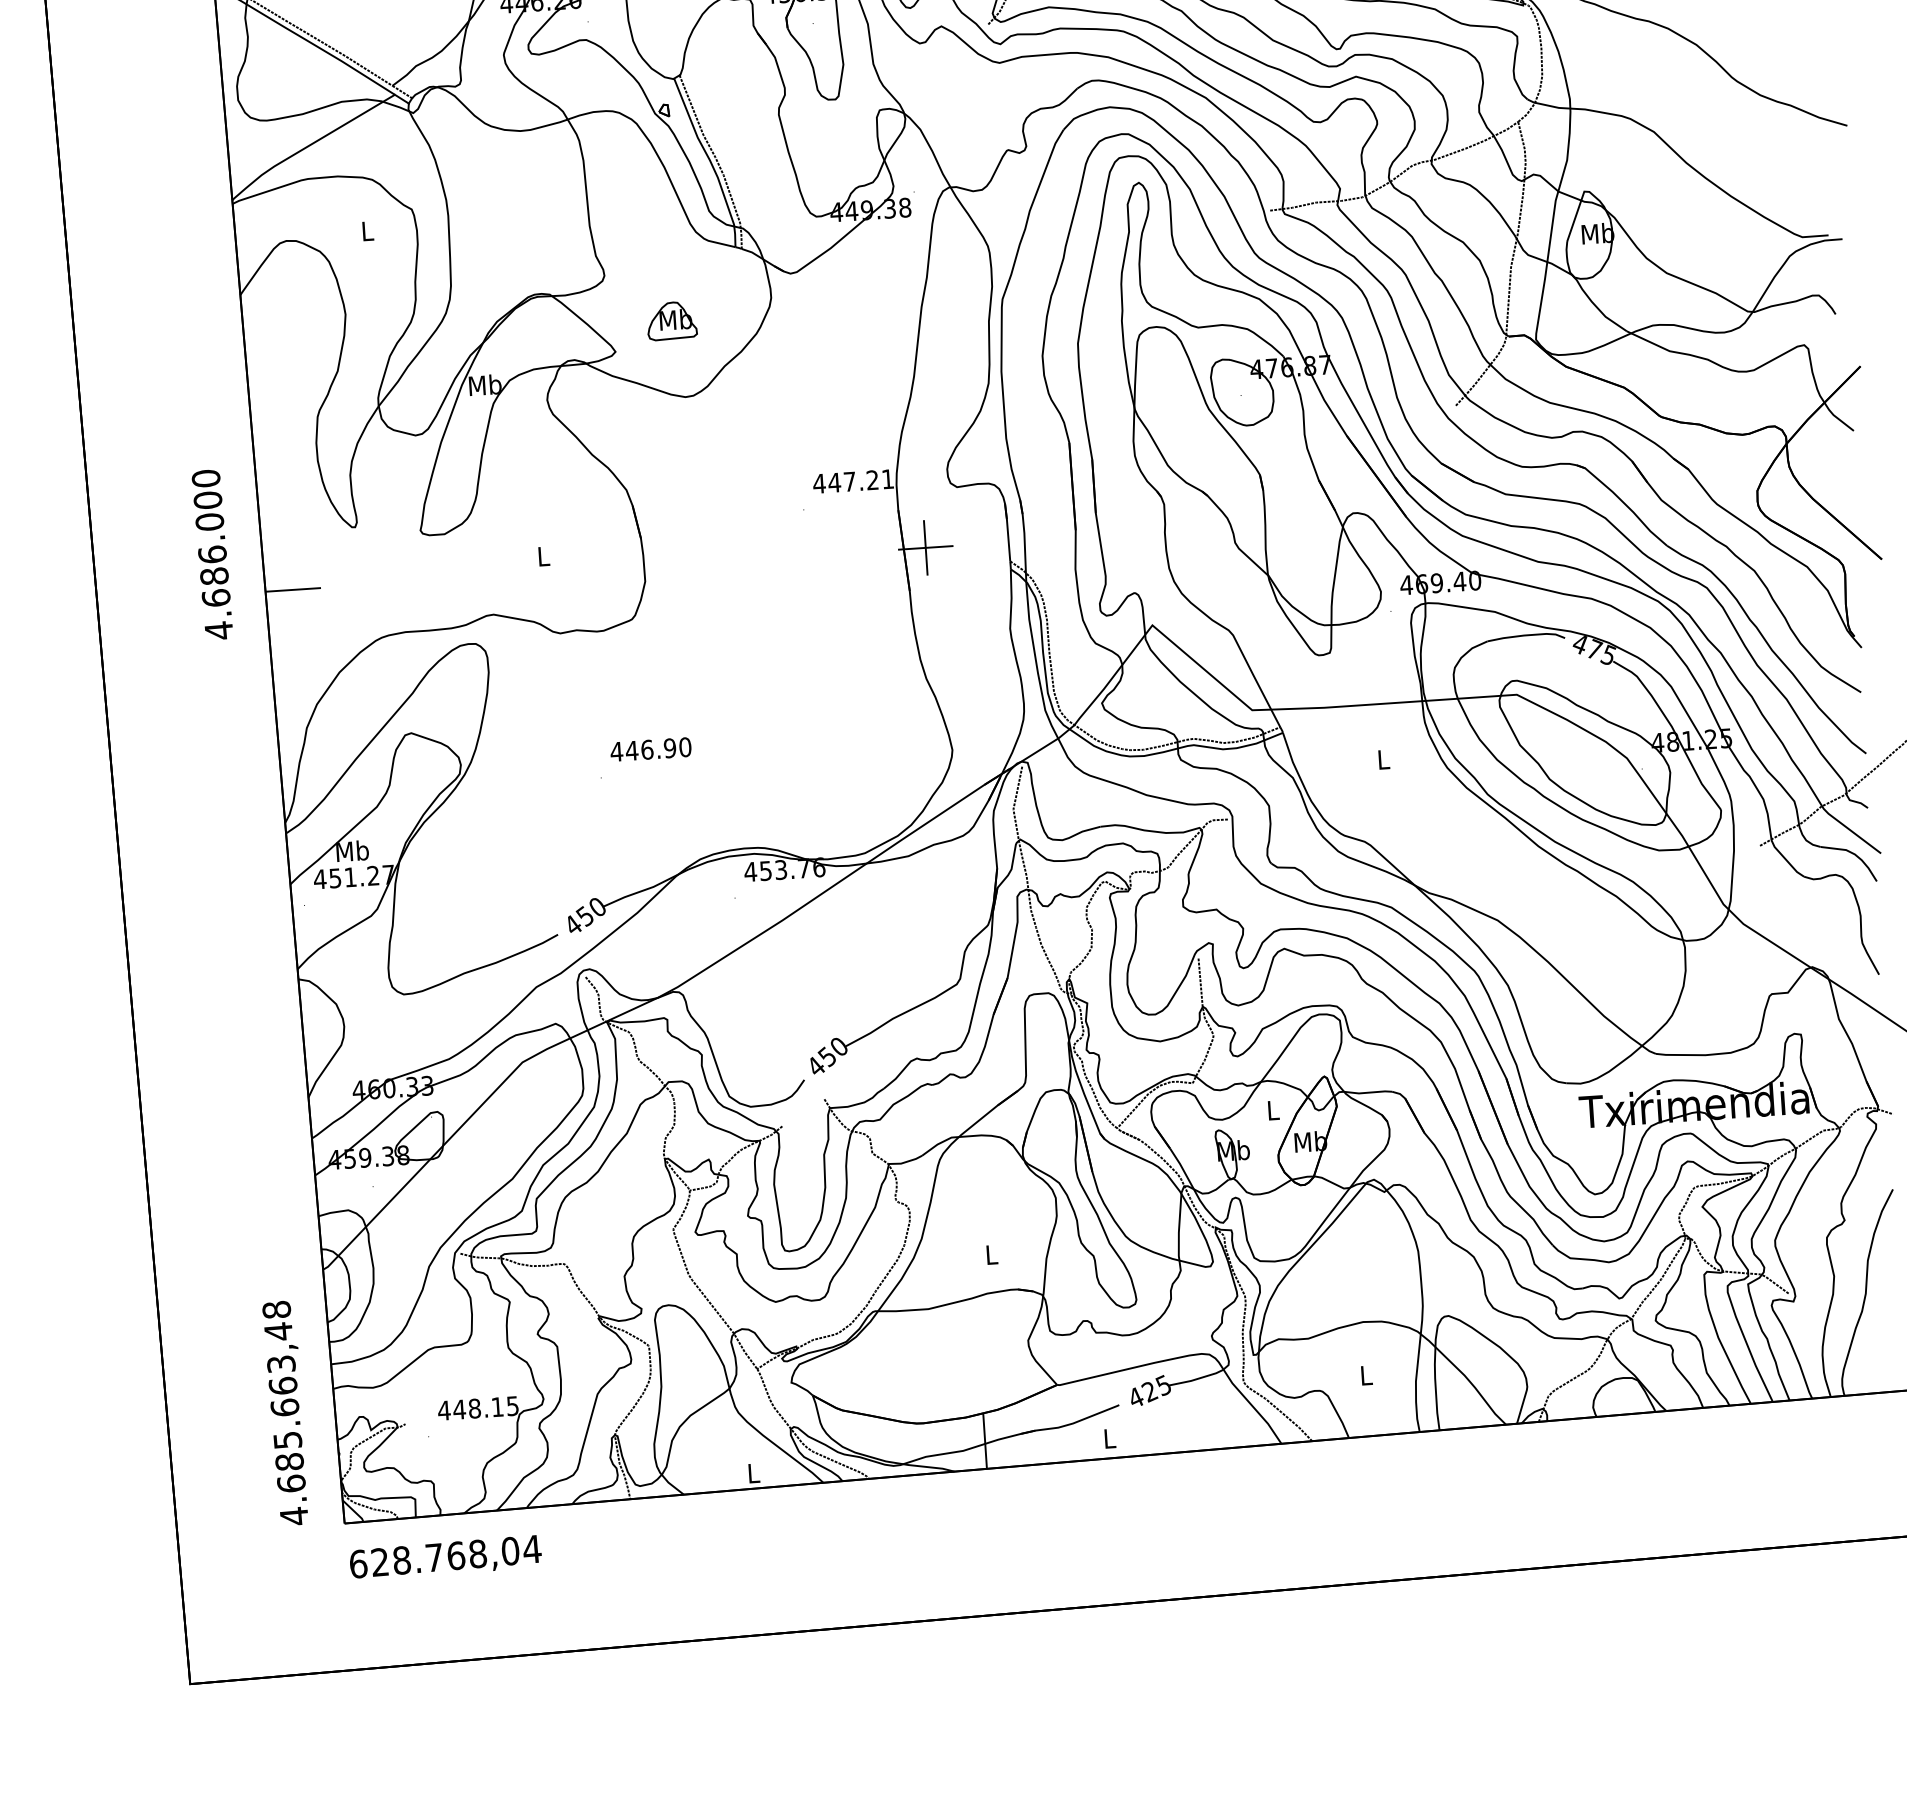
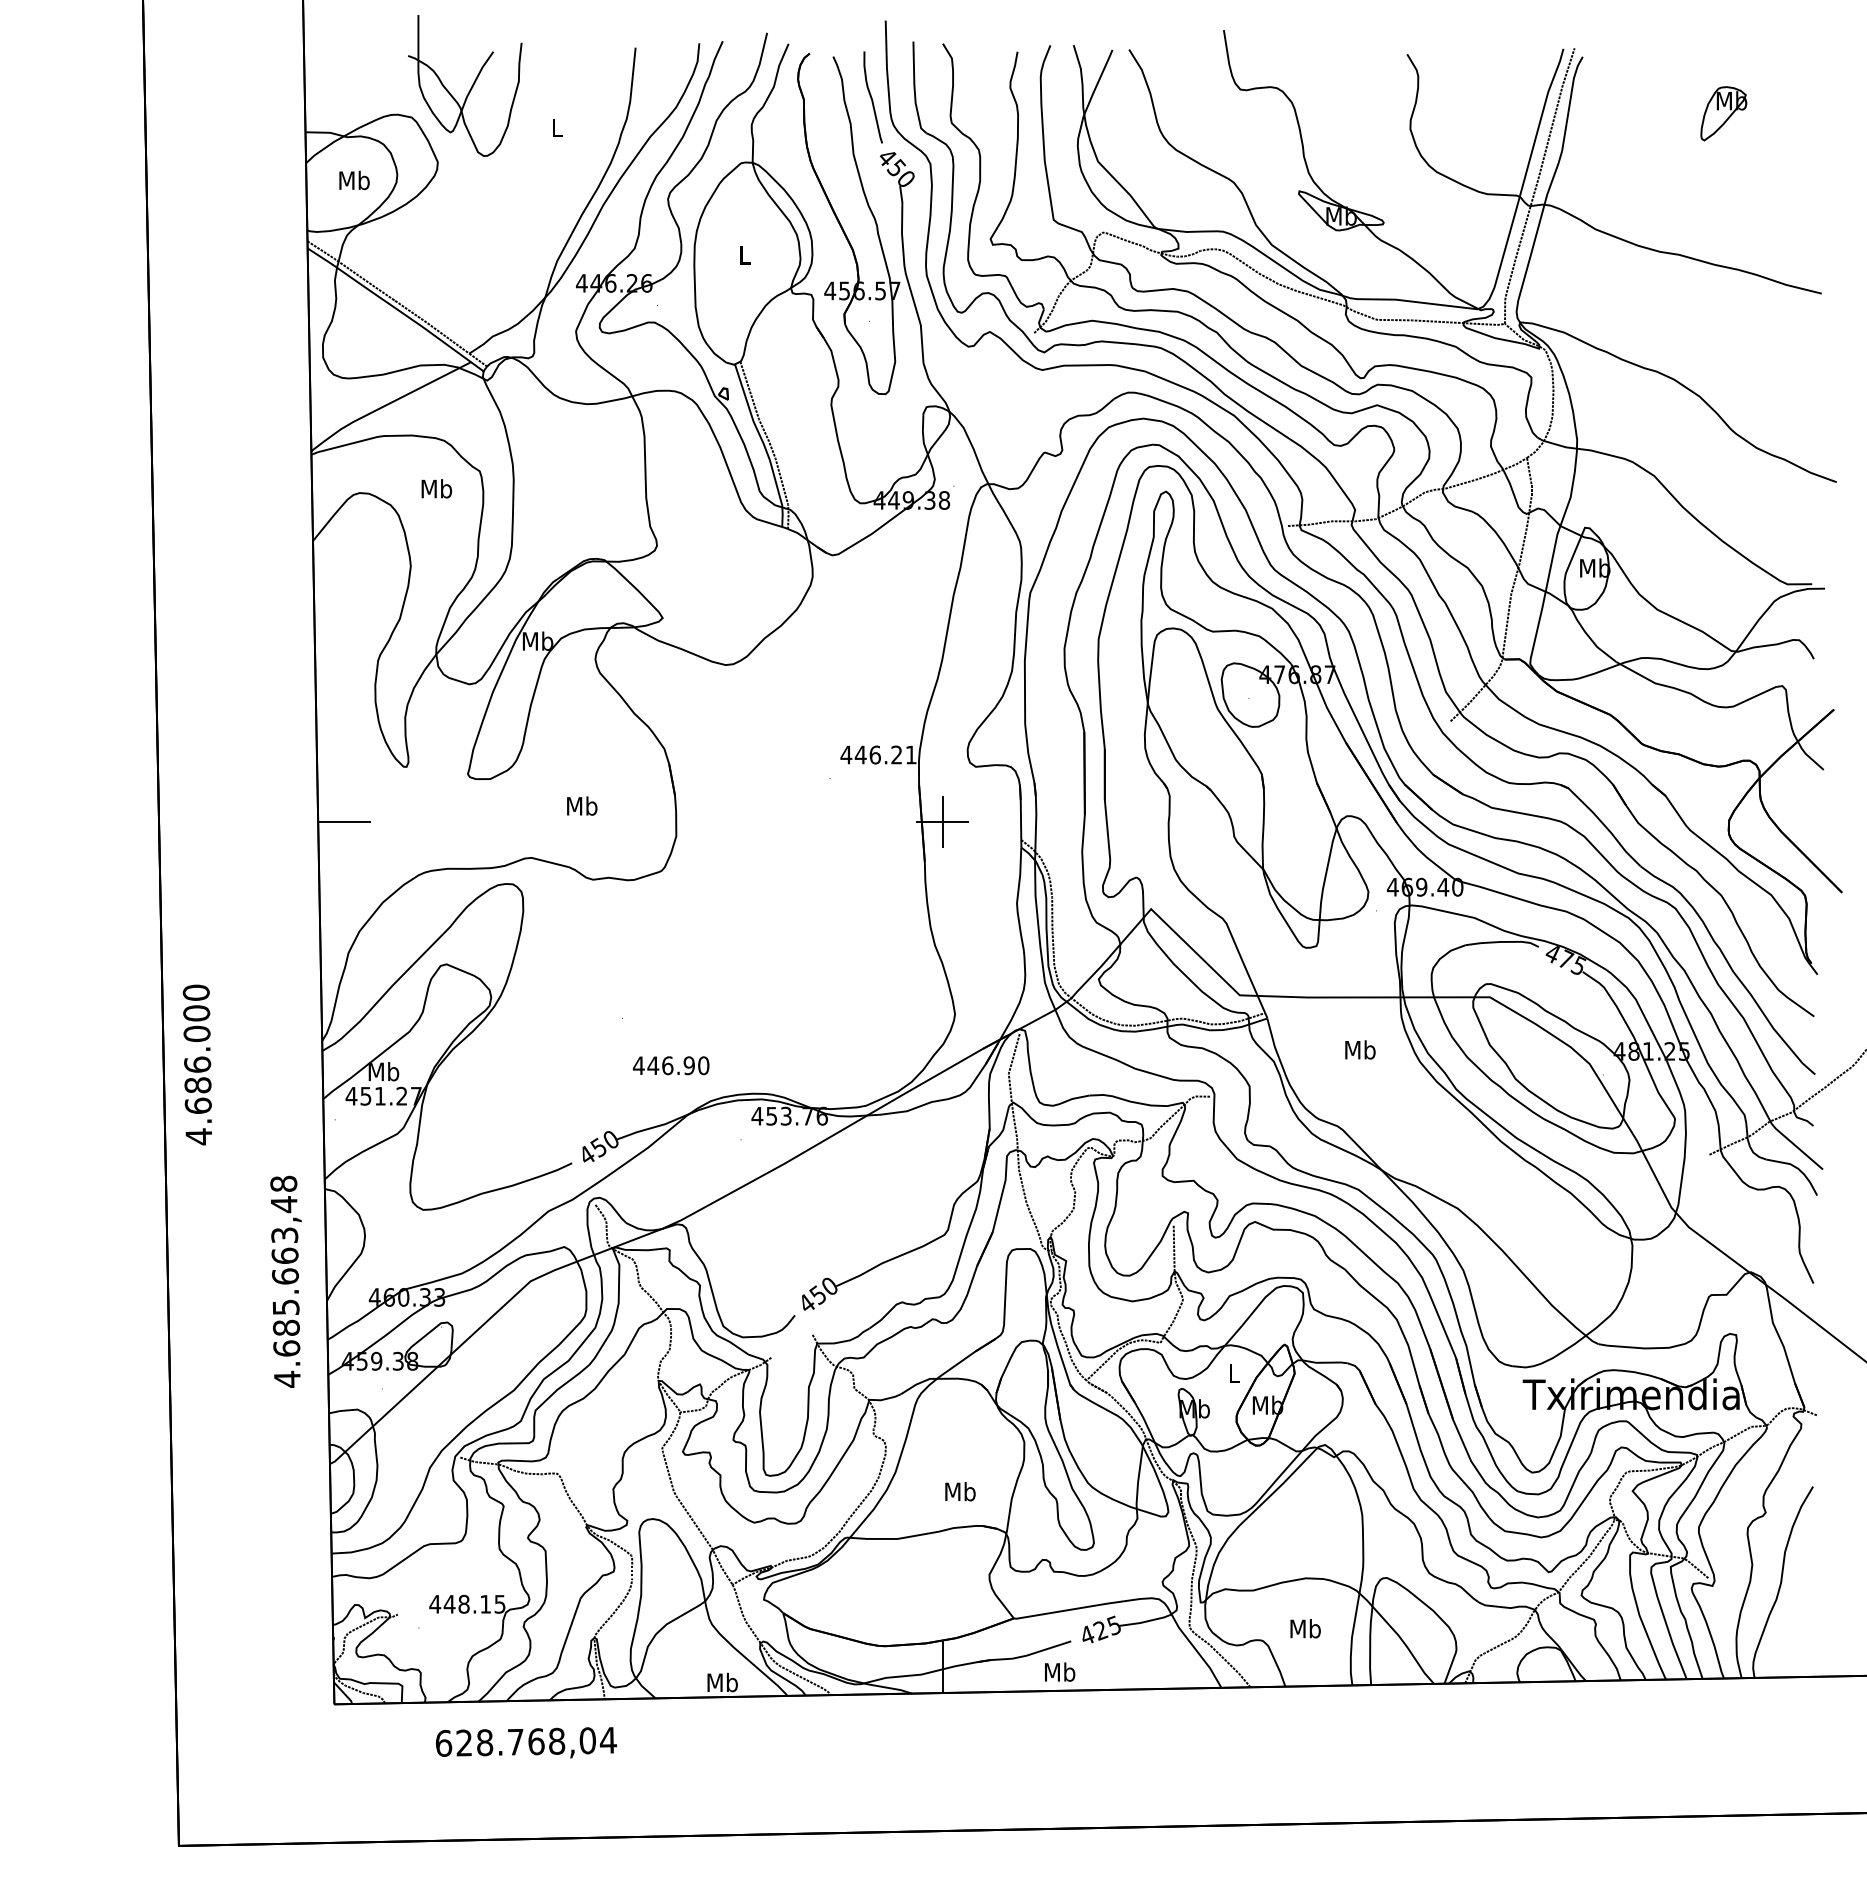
text: (367, 230) -> (436, 488), L -> Mb
part: (671, 320) -> (717, 592), removed
text: (849, 481) -> (874, 754), 447.21 -> 446.21
text: (211, 554) -> (196, 1064), moved
text: (543, 555) -> (582, 805), L -> Mb
text: (650, 749) -> (670, 1065), moved
text: (1383, 759) -> (1360, 1049), L -> Mb
text: (991, 1254) -> (960, 1491), L -> Mb
text: (1366, 1375) -> (1305, 1628), L -> Mb
text: (285, 1412) -> (285, 1281), moved
text: (1110, 1437) -> (1060, 1671), L -> Mb
text: (753, 1473) -> (722, 1682), L -> Mb
text: (445, 1557) -> (526, 1742), moved

